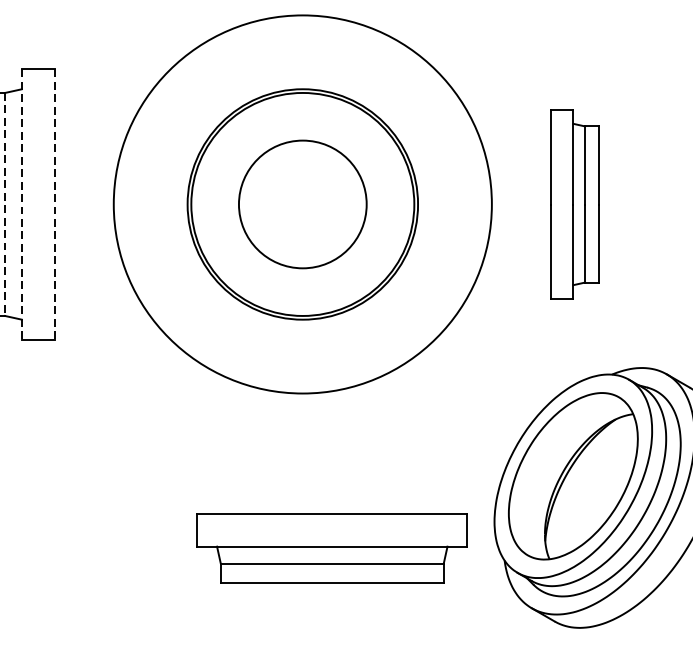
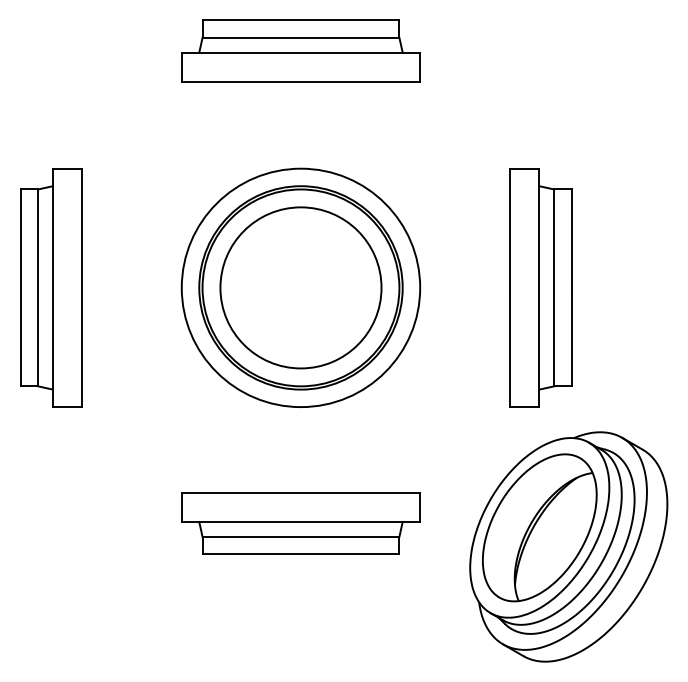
circle: (302, 204) -> (300, 287), size x0.71
circle: (302, 204) -> (300, 287), size x1.43
part: (574, 204) -> (540, 287), size x1.43
line: (5, 205) -> (38, 288), dashed -> solid
line: (21, 205) -> (52, 288), dashed -> solid
line: (54, 205) -> (81, 288), dashed -> solid
part: (331, 548) -> (300, 523), moved

